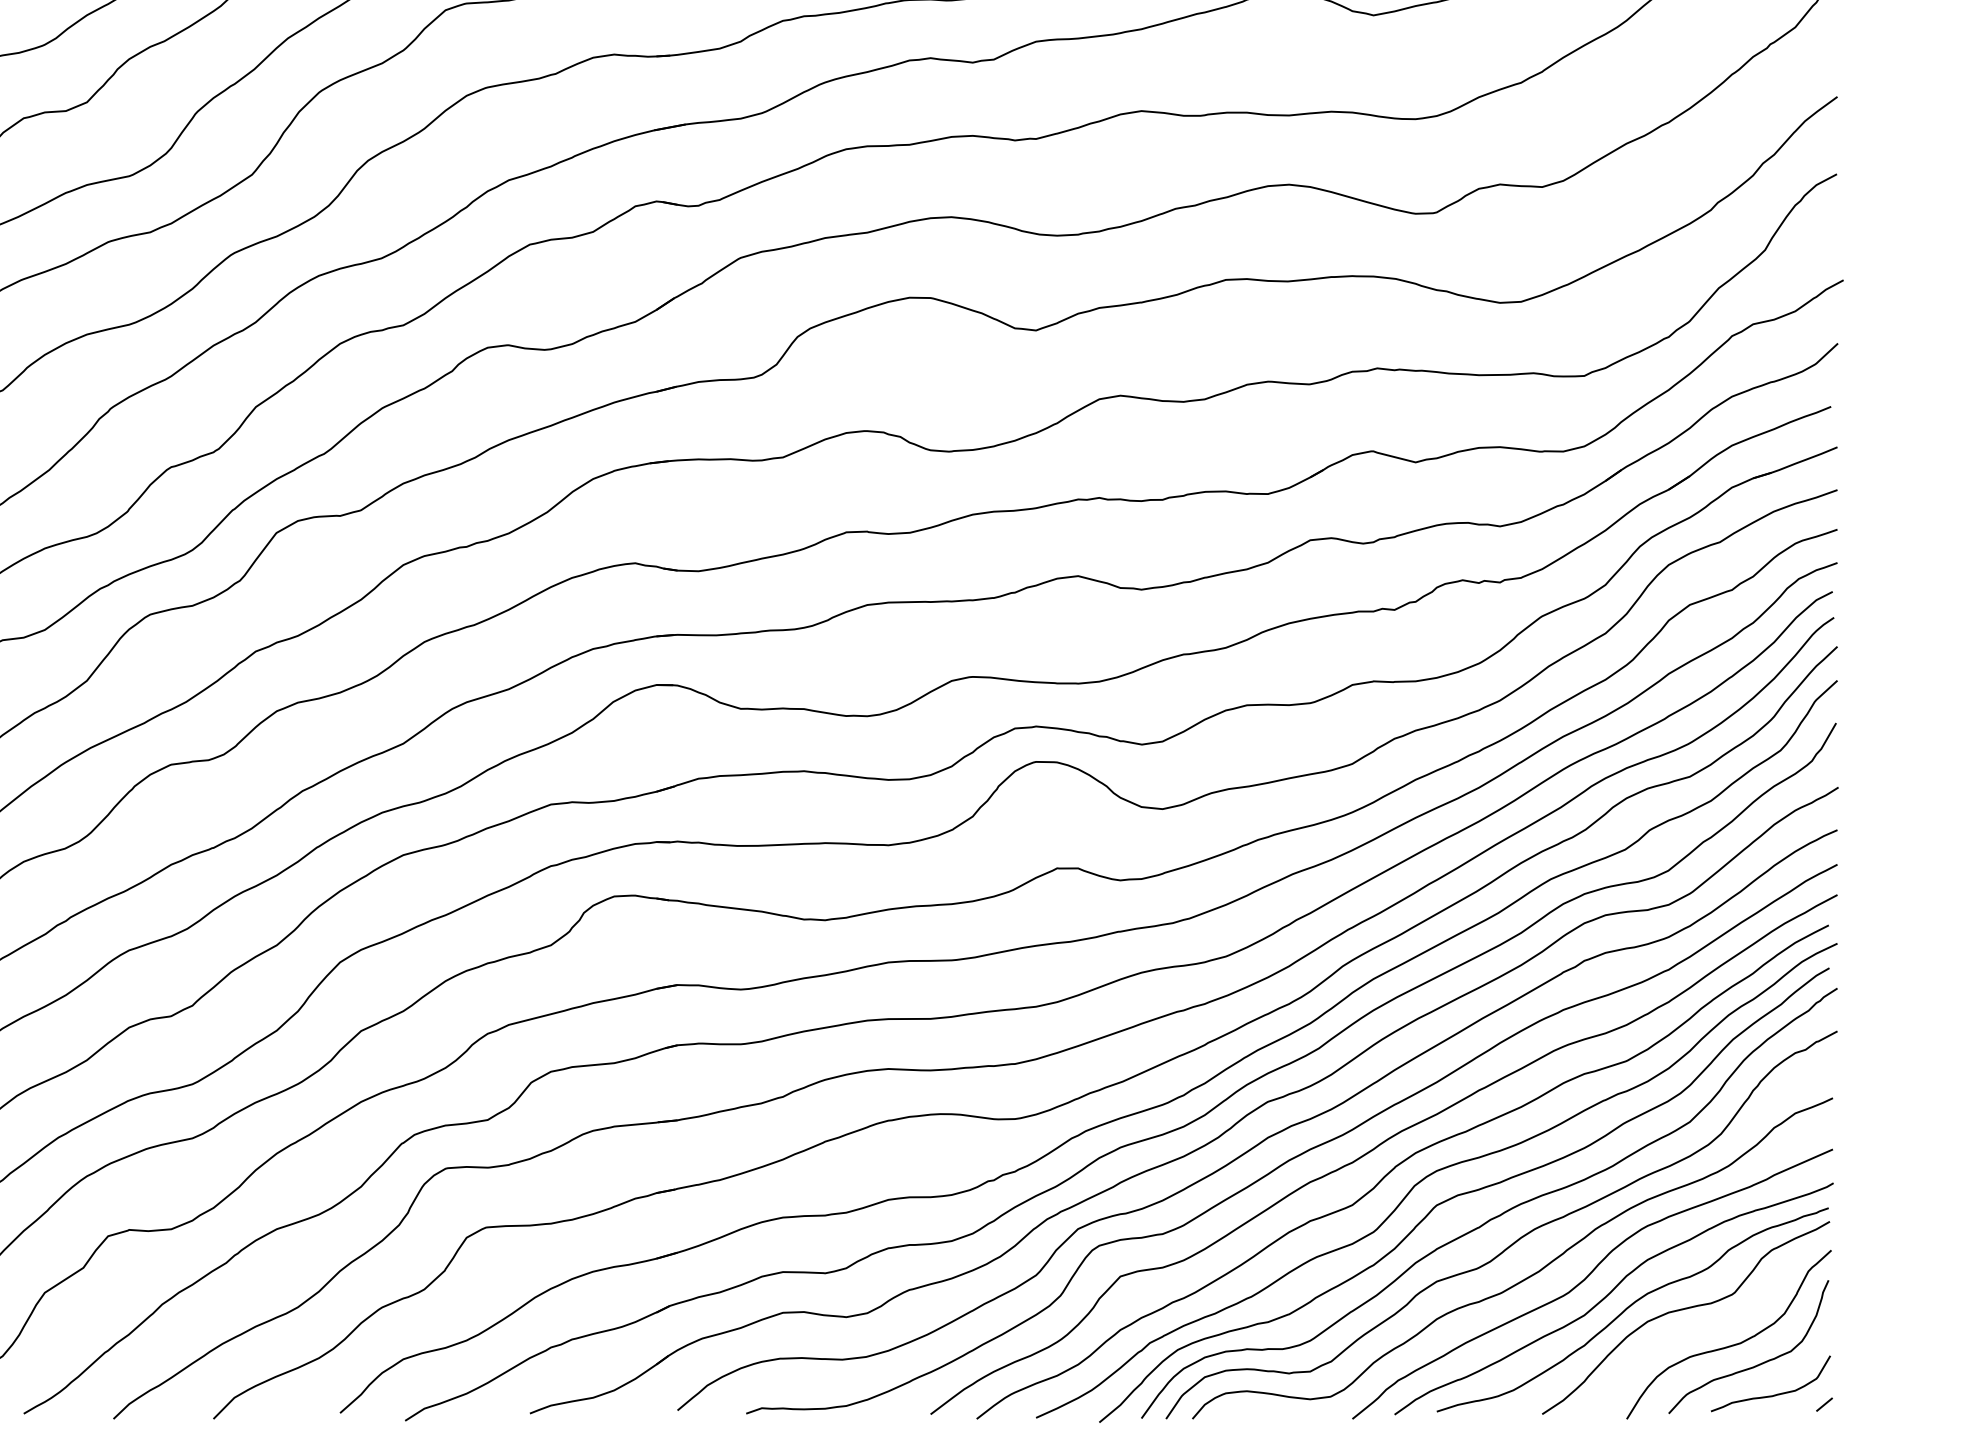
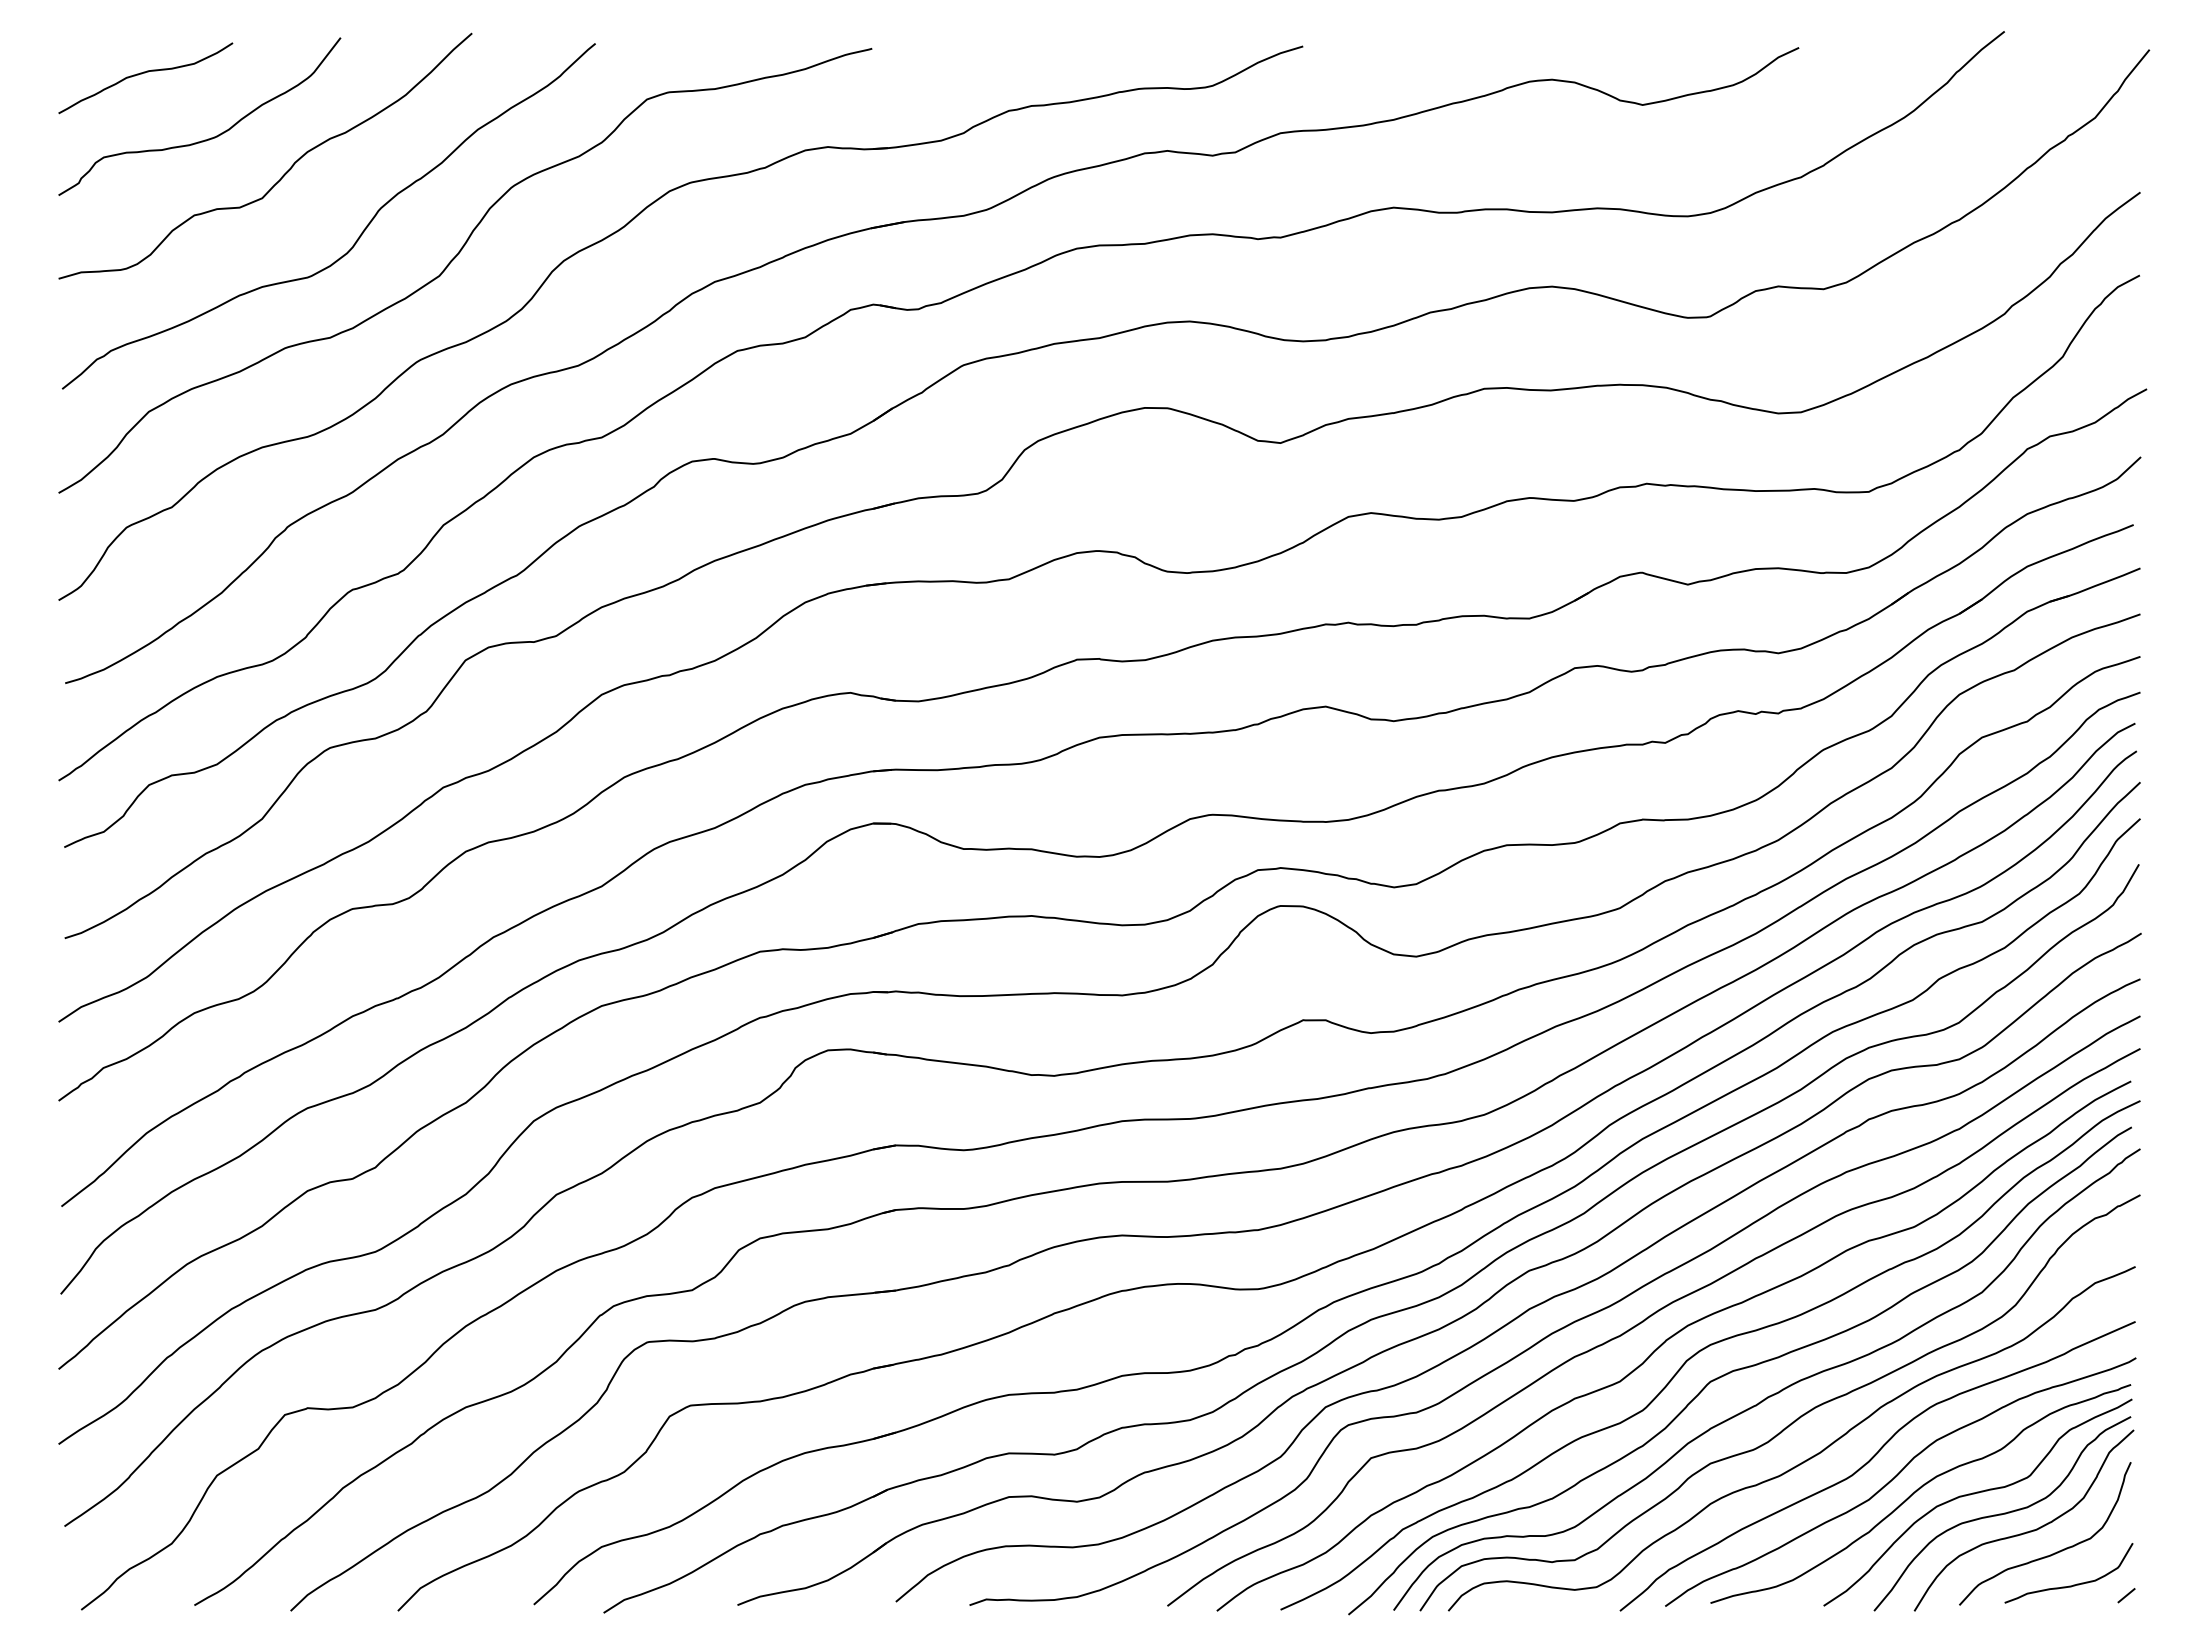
curve: (1708, 1328) -> (2002, 1513), added

